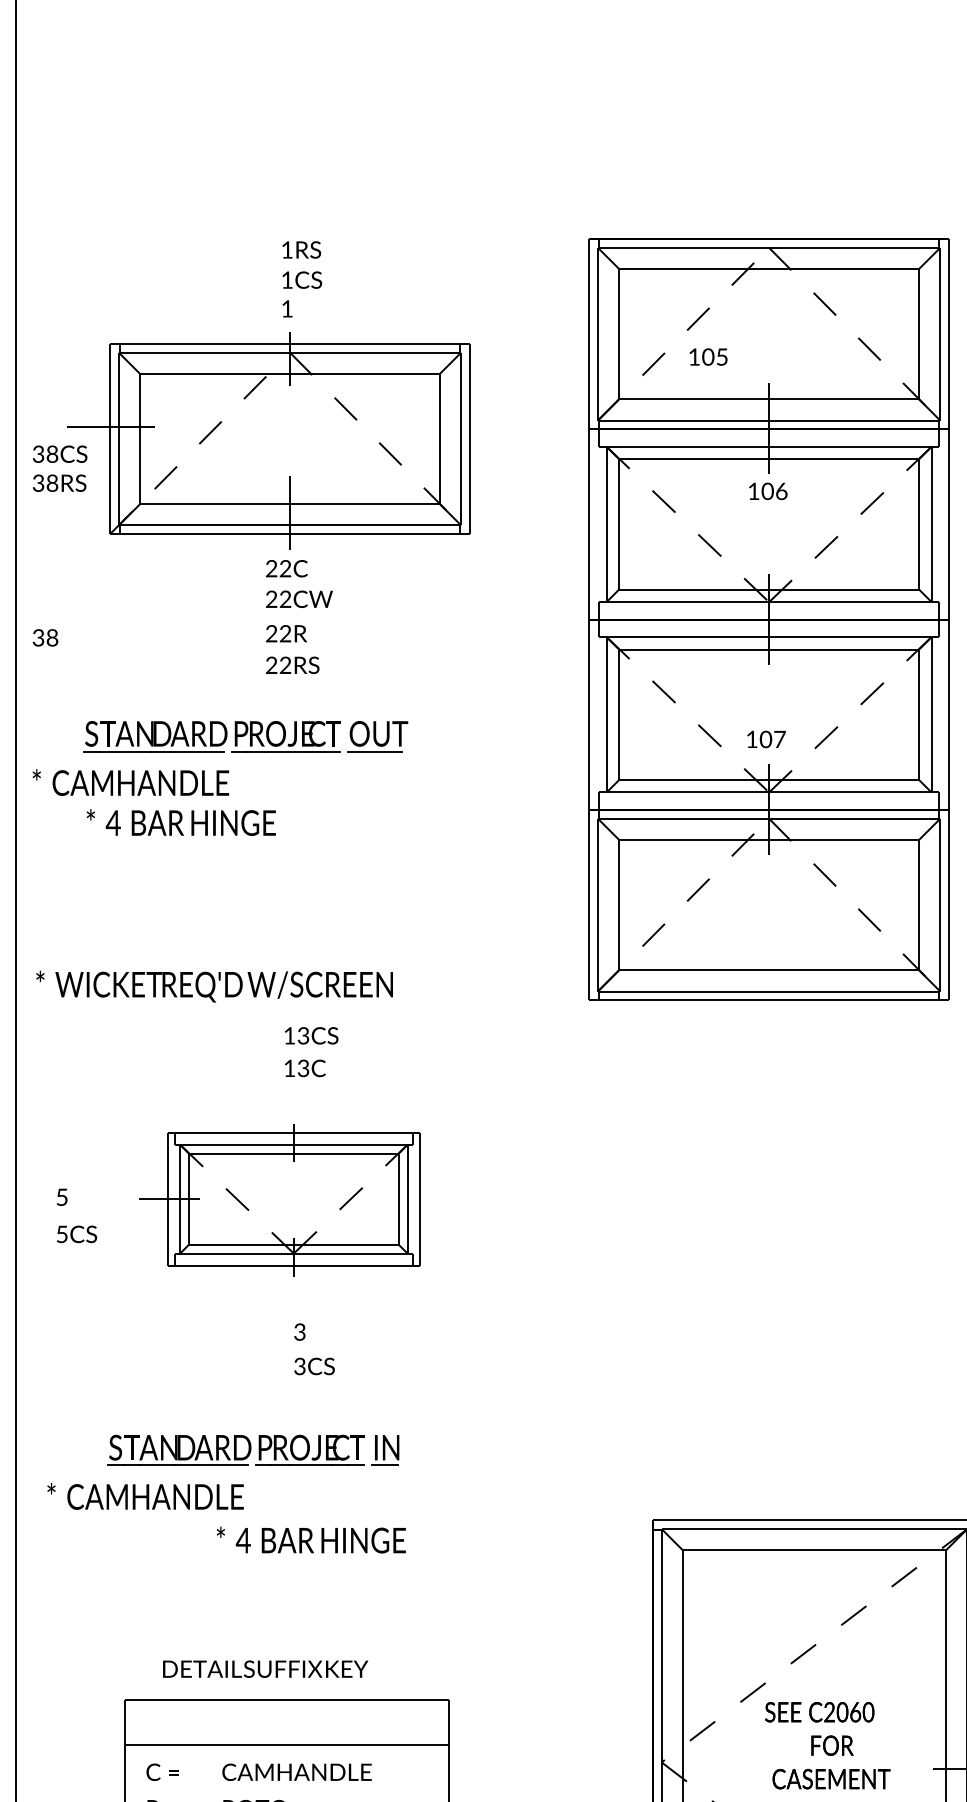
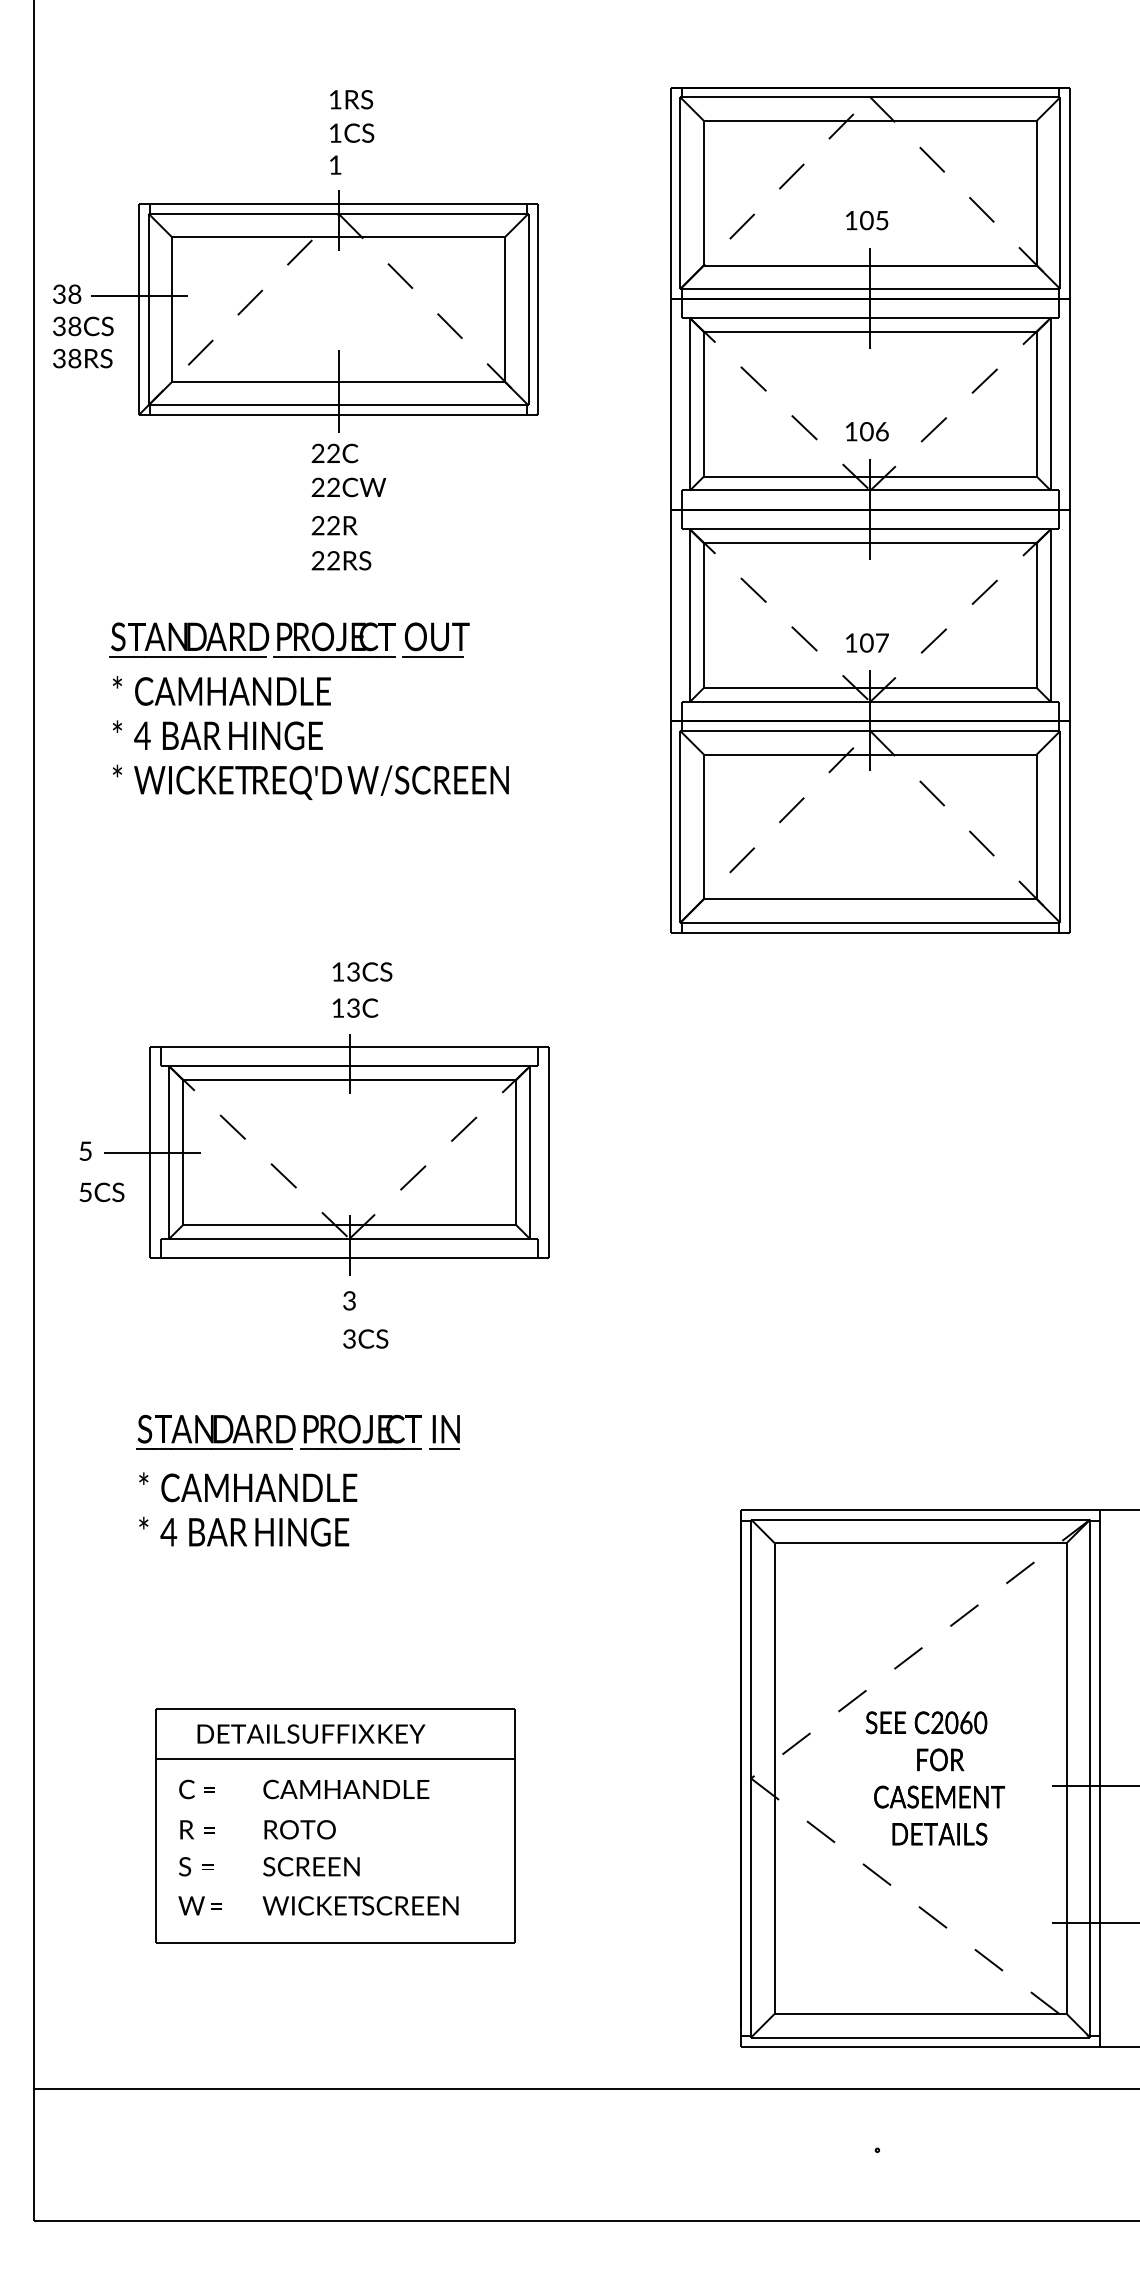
text: (708, 357) -> (867, 220), moved
text: (768, 491) -> (867, 431), moved
text: (45, 637) -> (67, 293), moved
text: (130, 782) -> (221, 690), moved
text: (214, 986) -> (310, 782), moved
part: (279, 1200) -> (326, 1154), size x1.43
text: (145, 1496) -> (248, 1487), moved
text: (311, 1539) -> (244, 1531), moved
text: (265, 1668) -> (311, 1733), moved

